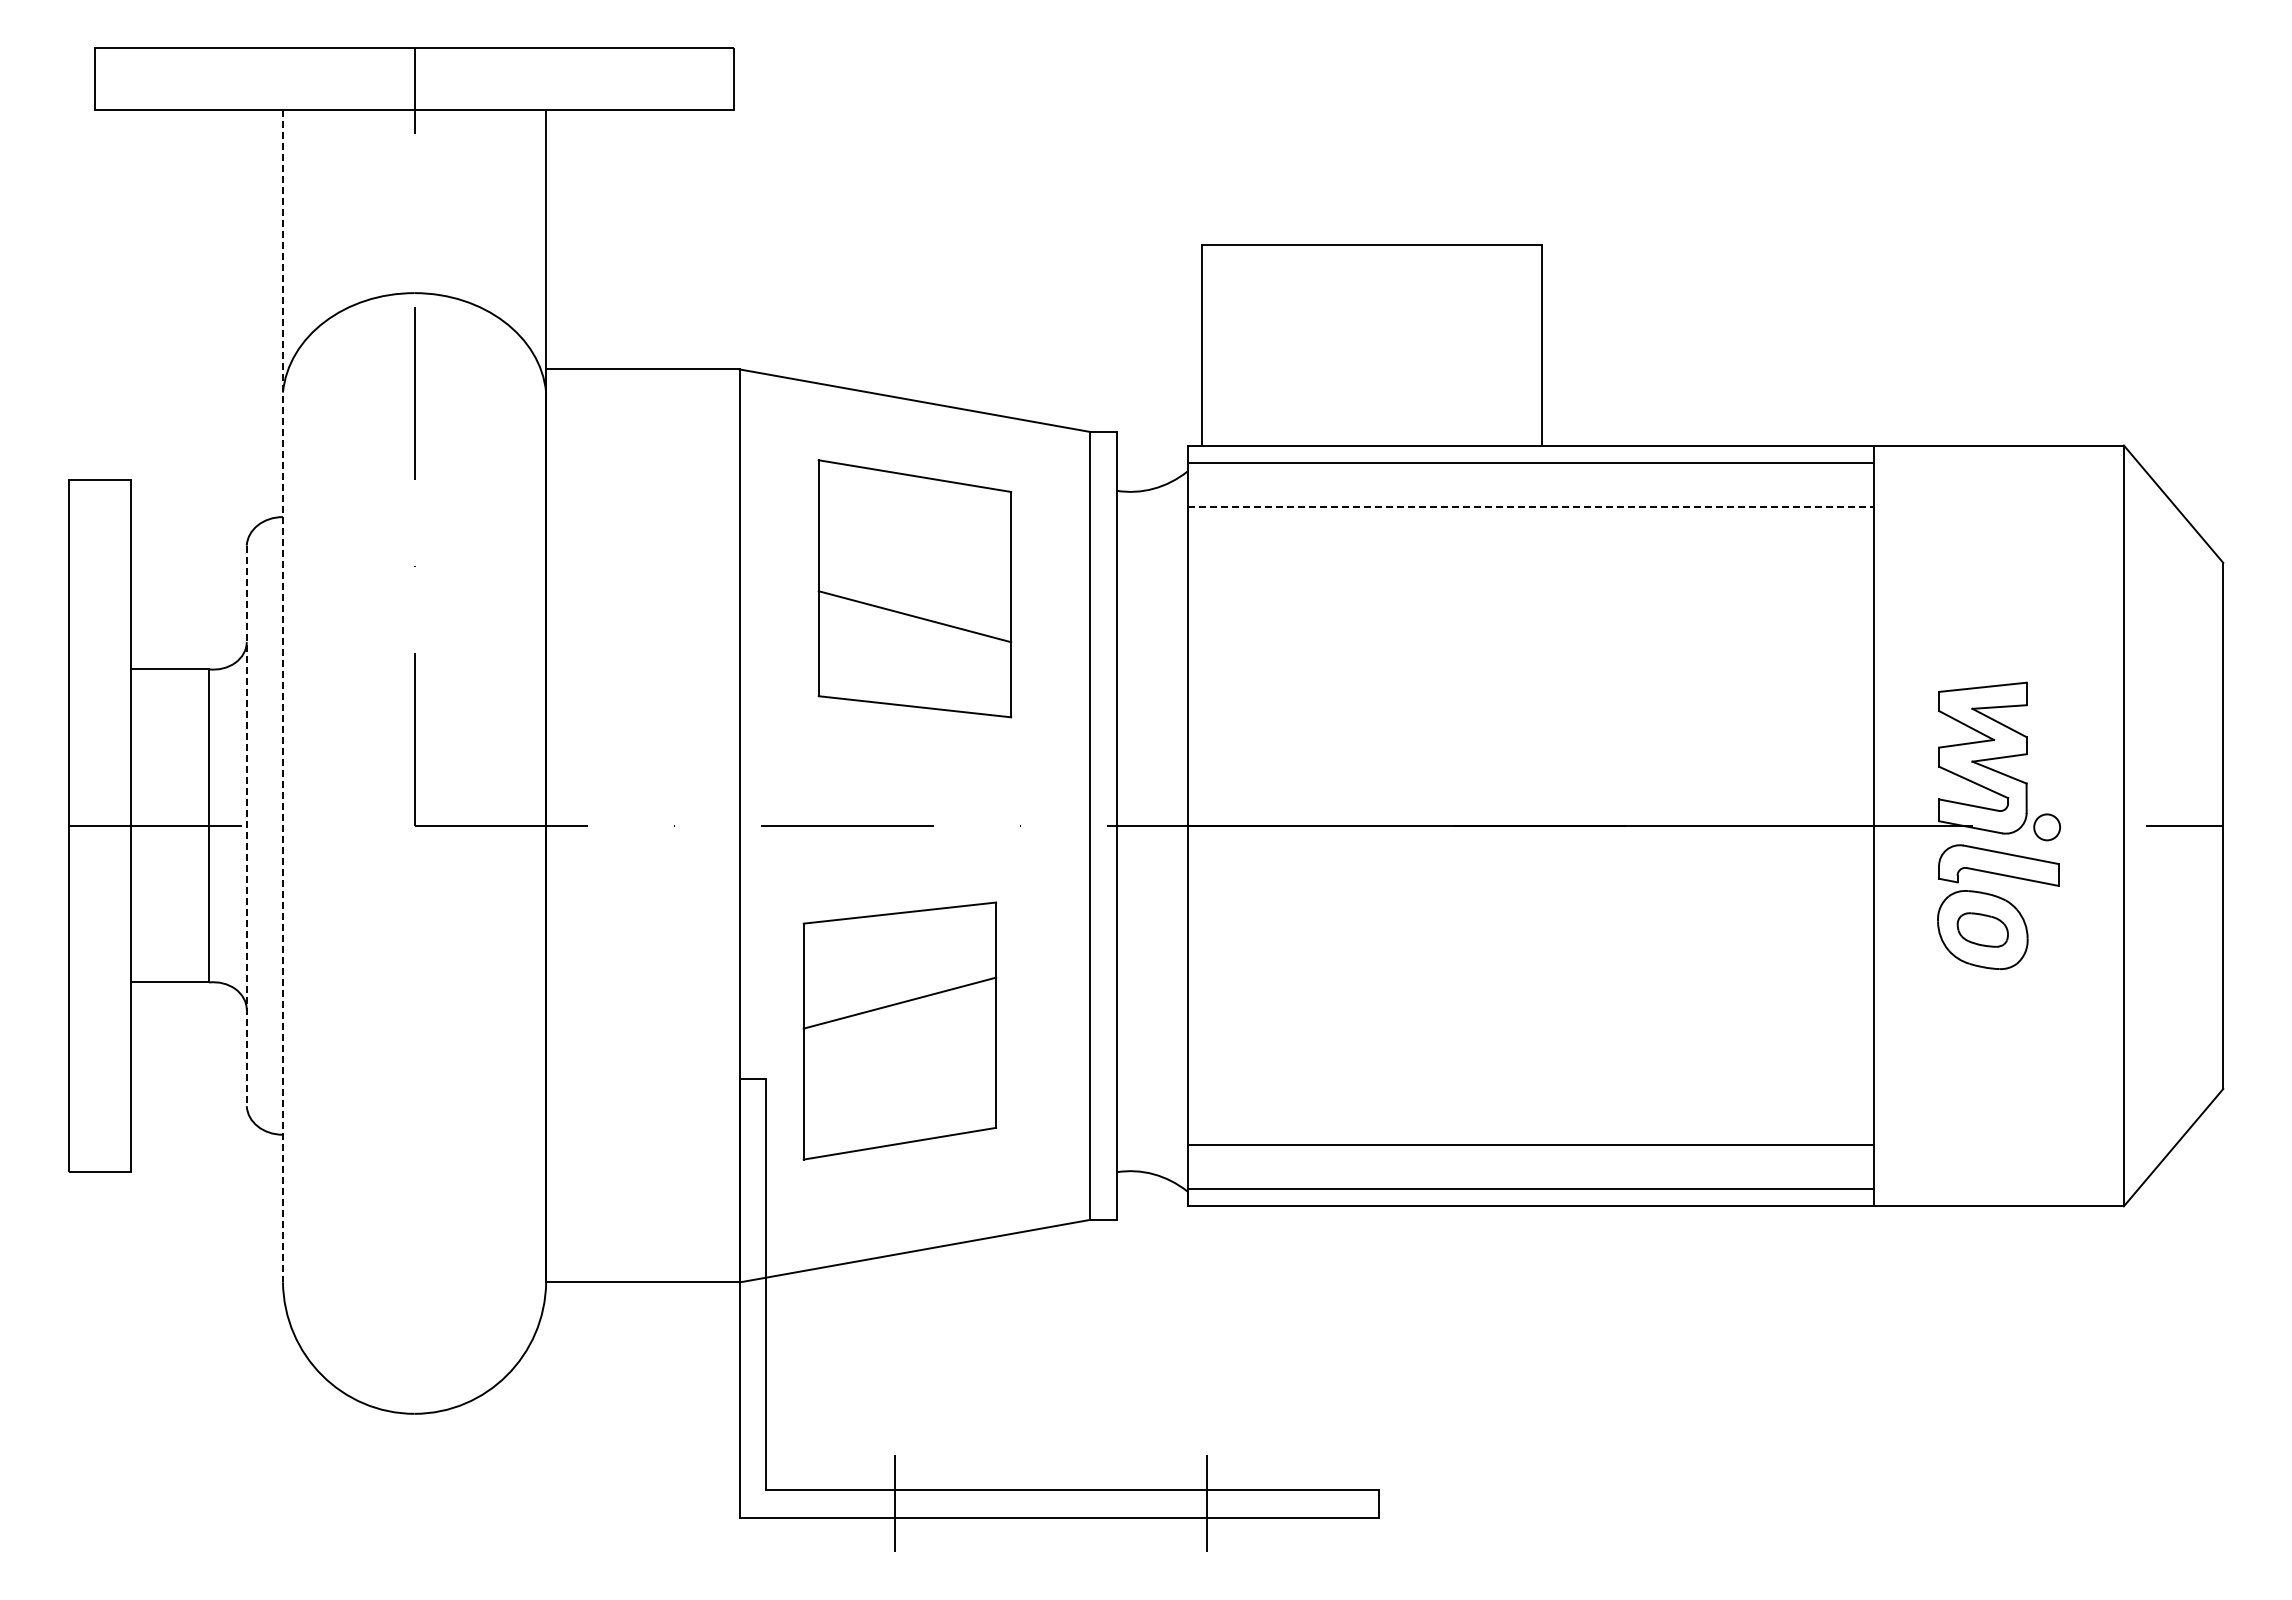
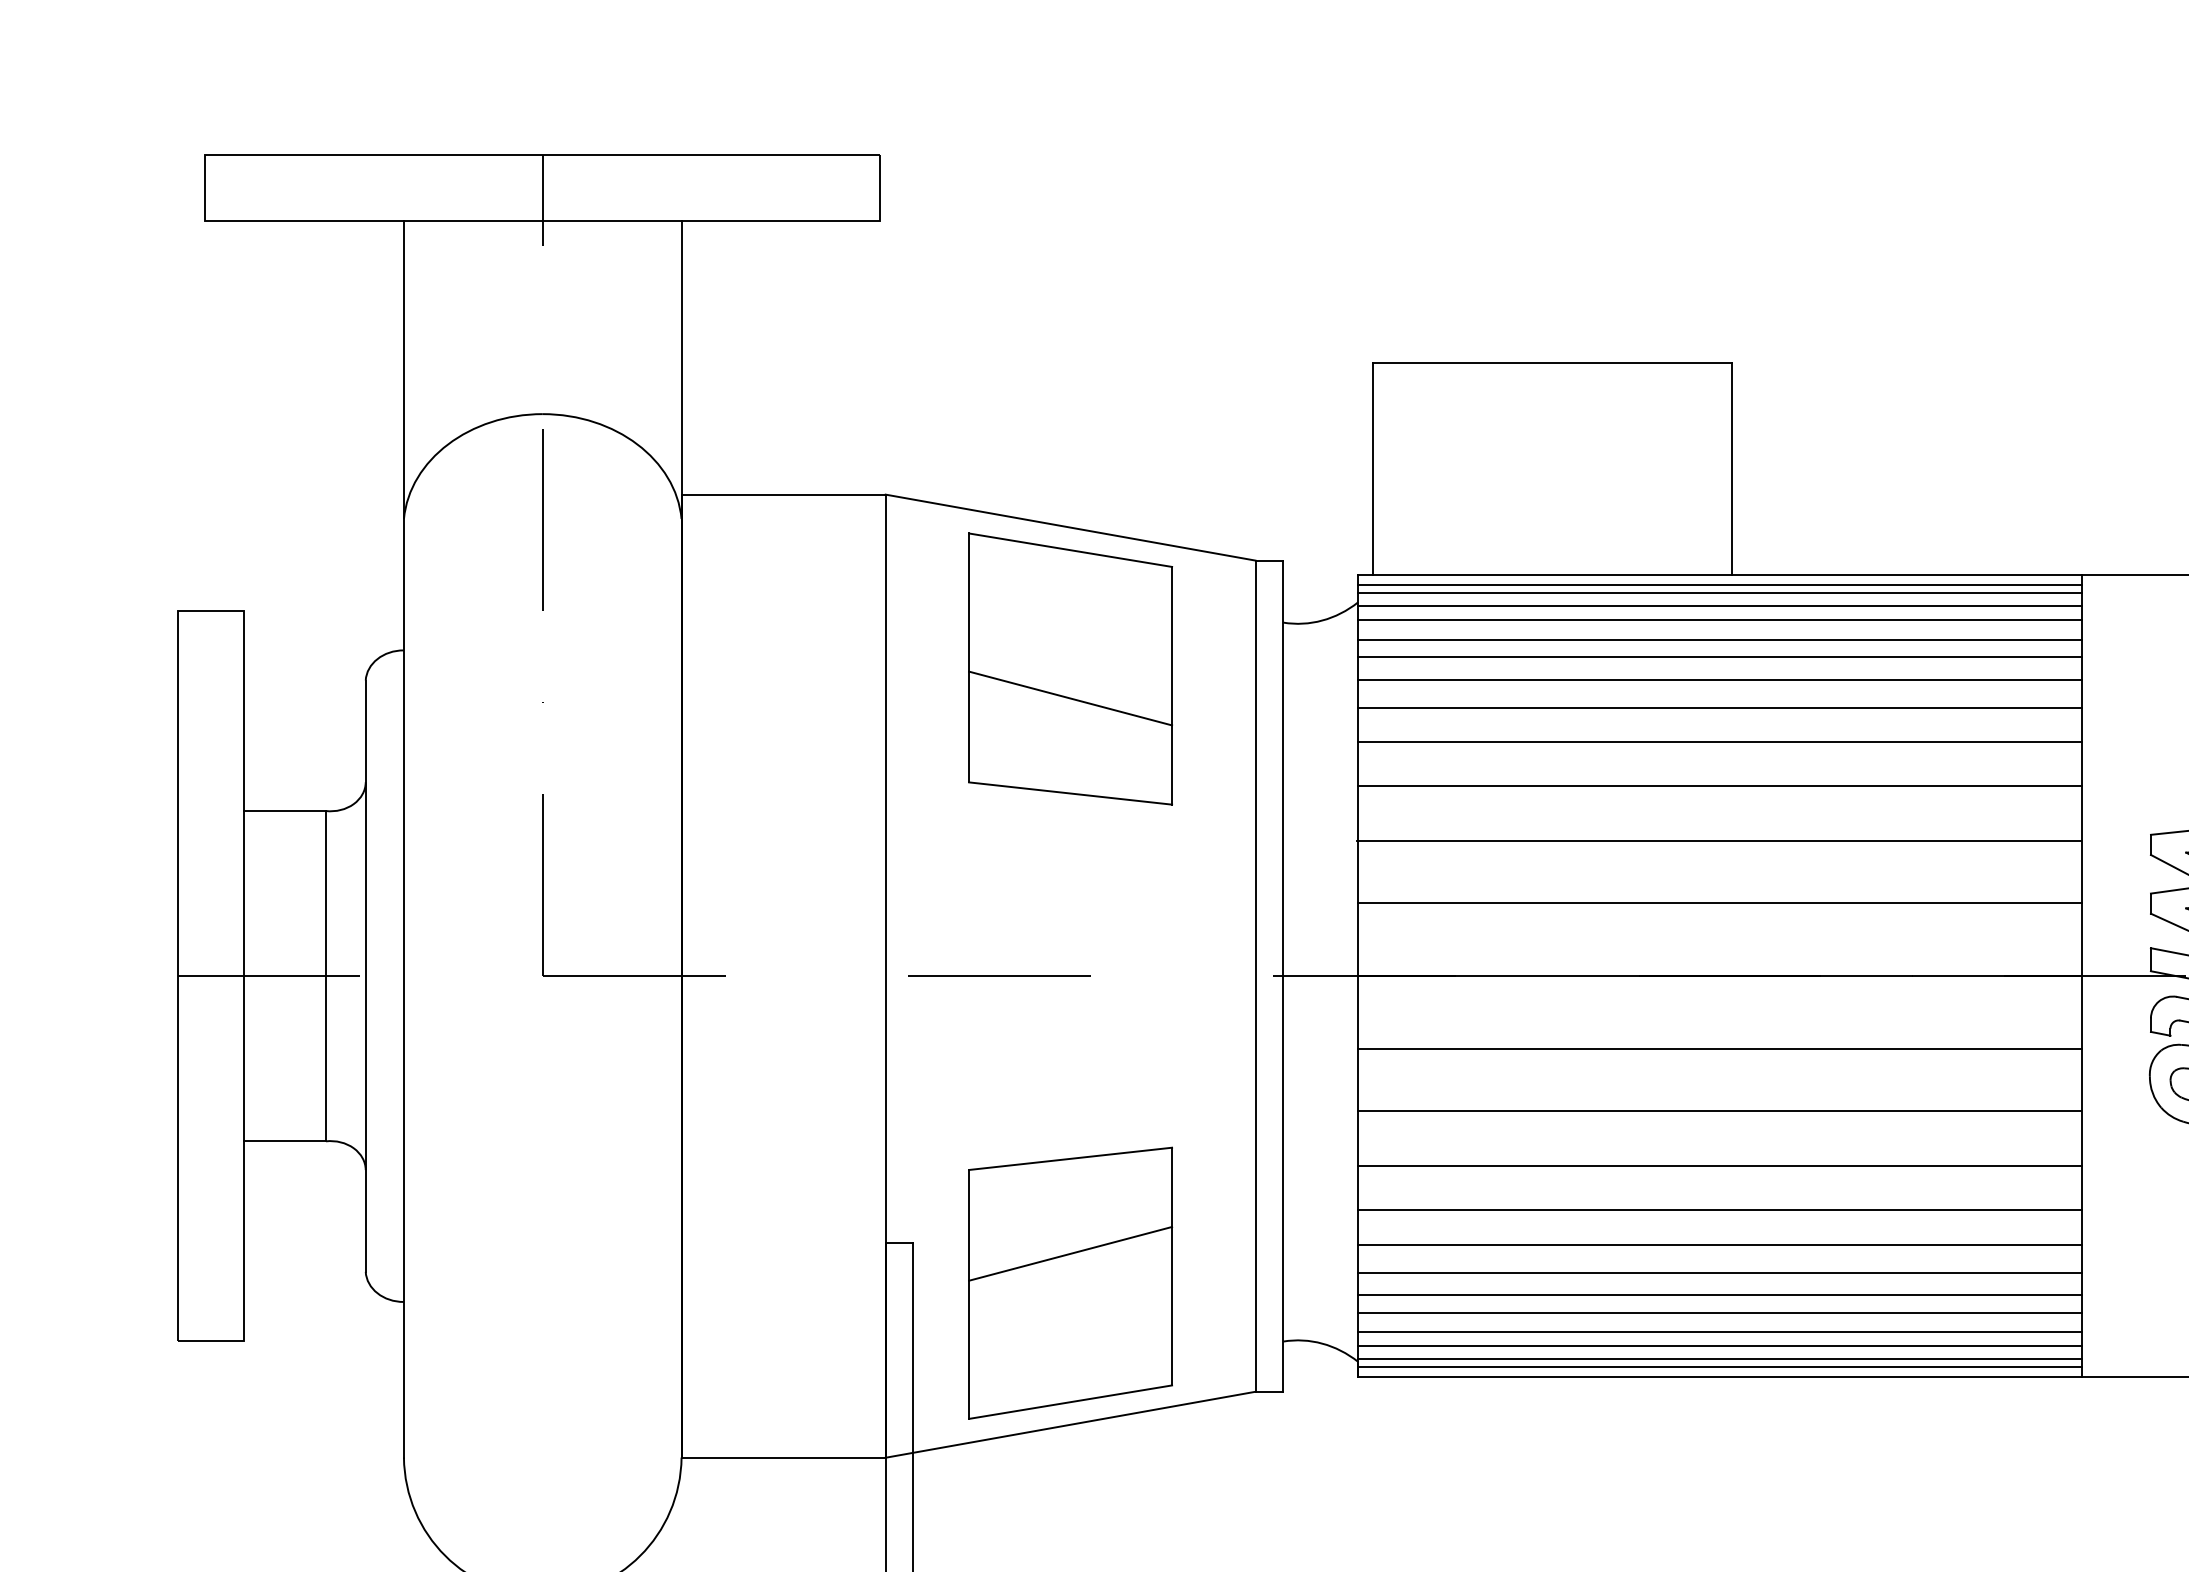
line: (1530, 455) -> (1719, 585), added
line: (1530, 475) -> (1719, 606), added
line: (1530, 488) -> (1719, 620), added
line: (1531, 506) -> (1721, 639), dashed -> solid
line: (1530, 523) -> (1719, 657), added
line: (1530, 544) -> (1719, 679), added
line: (1530, 571) -> (1719, 707), added
part: (914, 588) -> (1070, 668), moved
line: (1530, 603) -> (1719, 741), added
line: (1530, 646) -> (1719, 786), added
line: (282, 696) -> (403, 839), dashed -> solid
line: (1529, 698) -> (1718, 841), added
line: (1530, 757) -> (1719, 904), added
line: (246, 826) -> (365, 976), dashed -> solid
line: (1530, 894) -> (1719, 1048), added
line: (1530, 953) -> (1719, 1110), added
line: (1530, 1005) -> (1719, 1165), added
part: (899, 1030) -> (1070, 1282), moved
line: (1530, 1047) -> (1719, 1209), added
line: (1530, 1080) -> (1719, 1244), added
line: (1530, 1107) -> (1719, 1273), added
line: (1530, 1128) -> (1719, 1295), added
line: (1530, 1163) -> (1719, 1332), added
line: (1530, 1176) -> (1719, 1346), added
line: (1530, 1196) -> (1719, 1367), added

